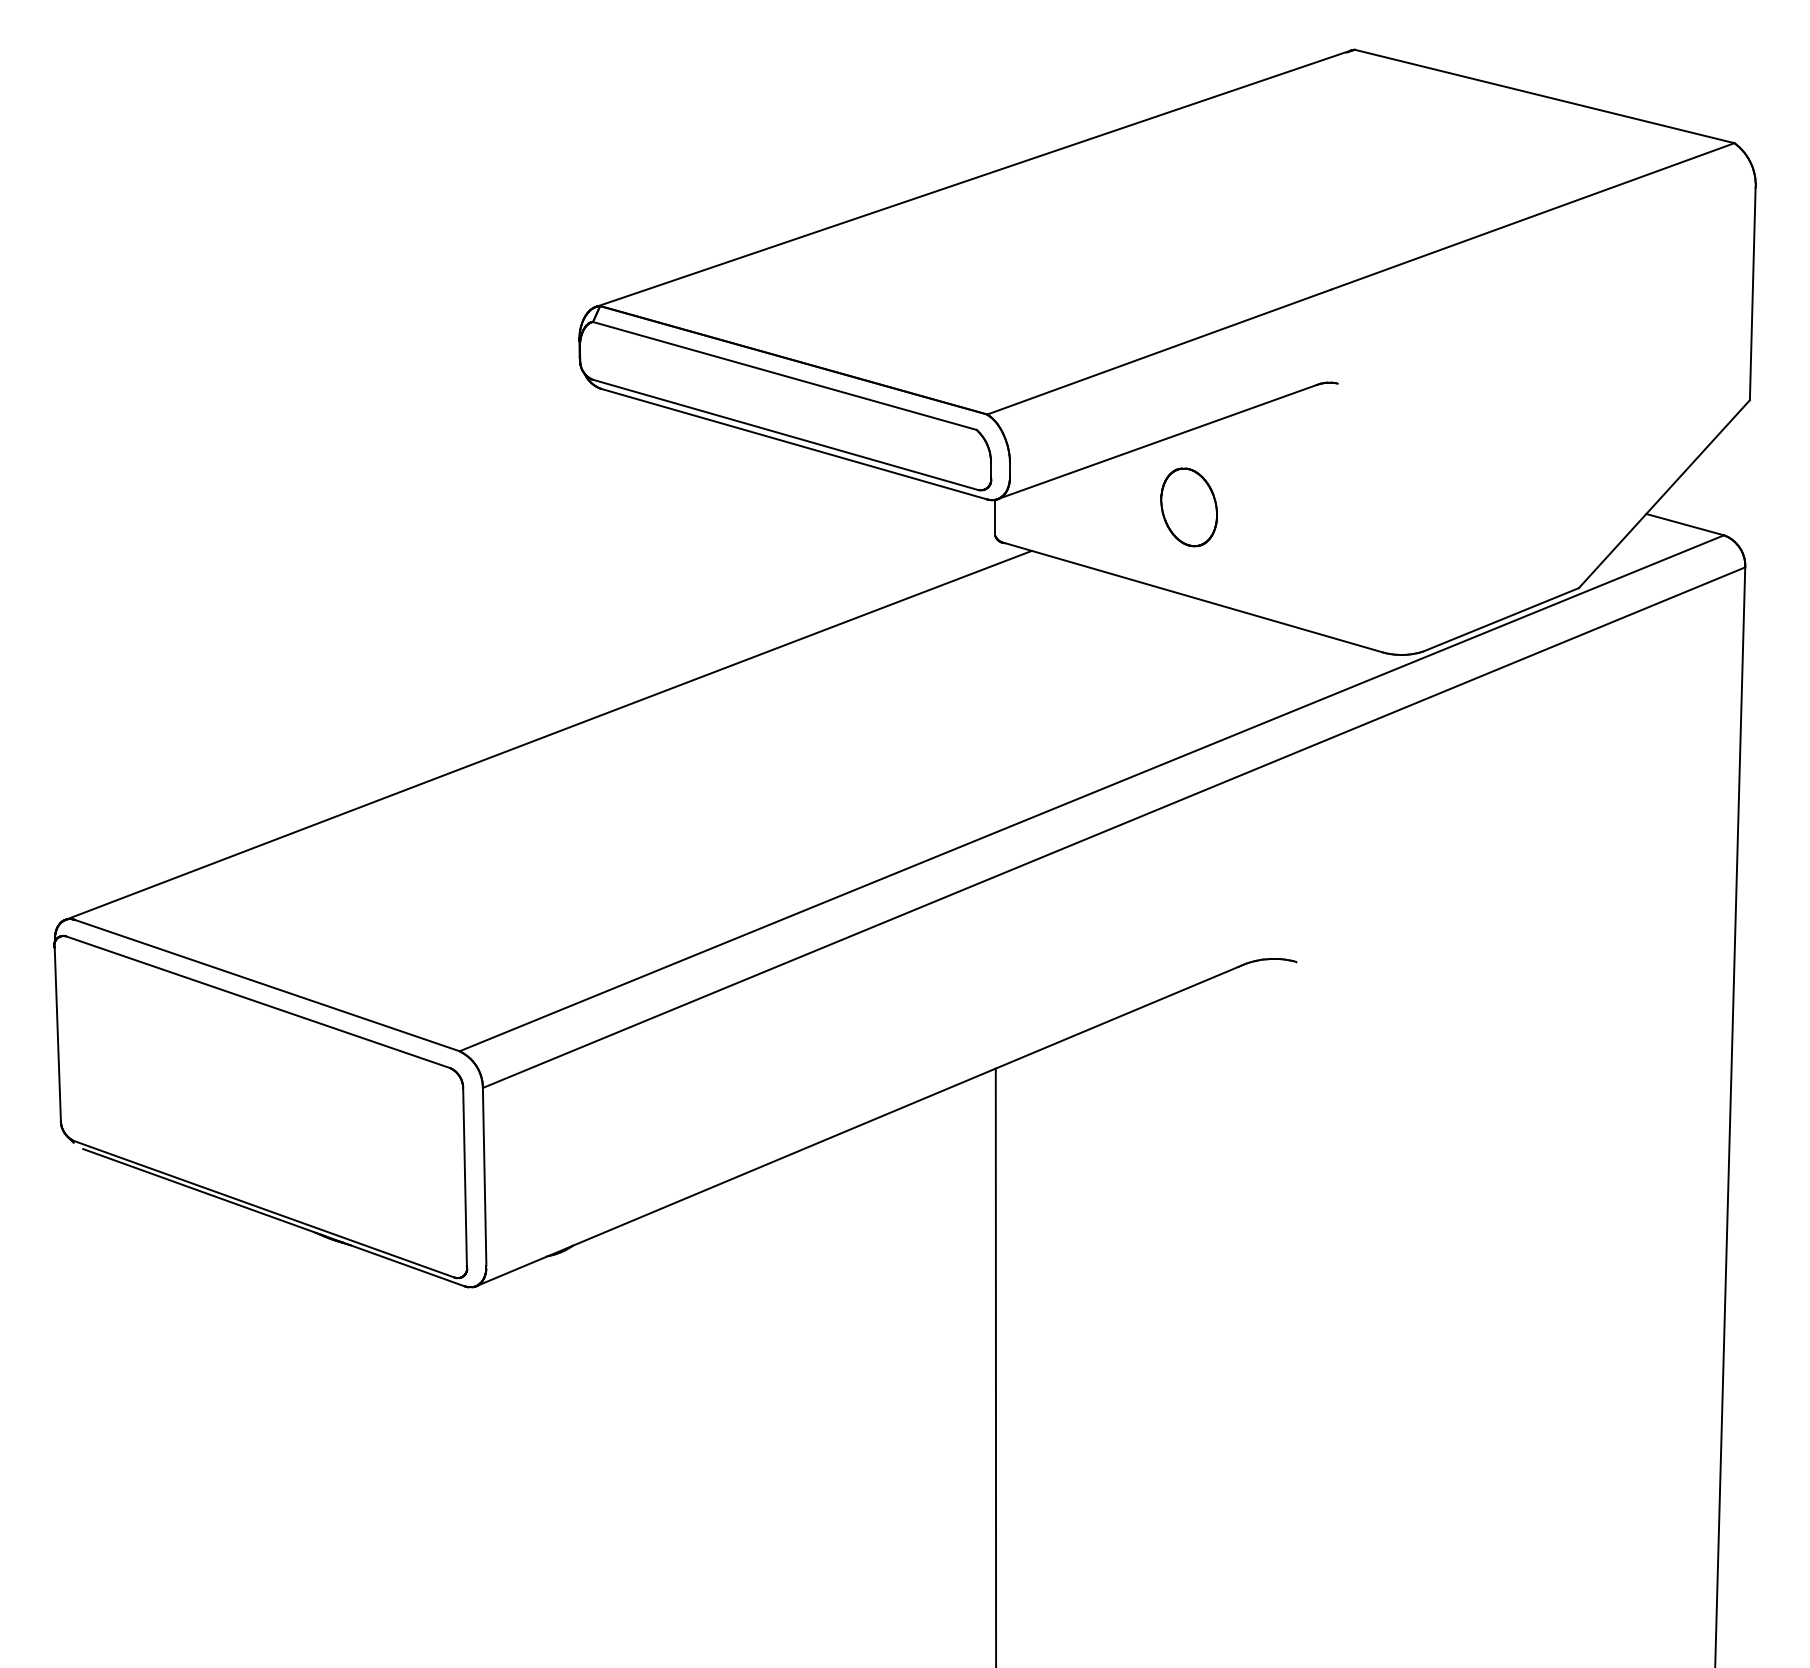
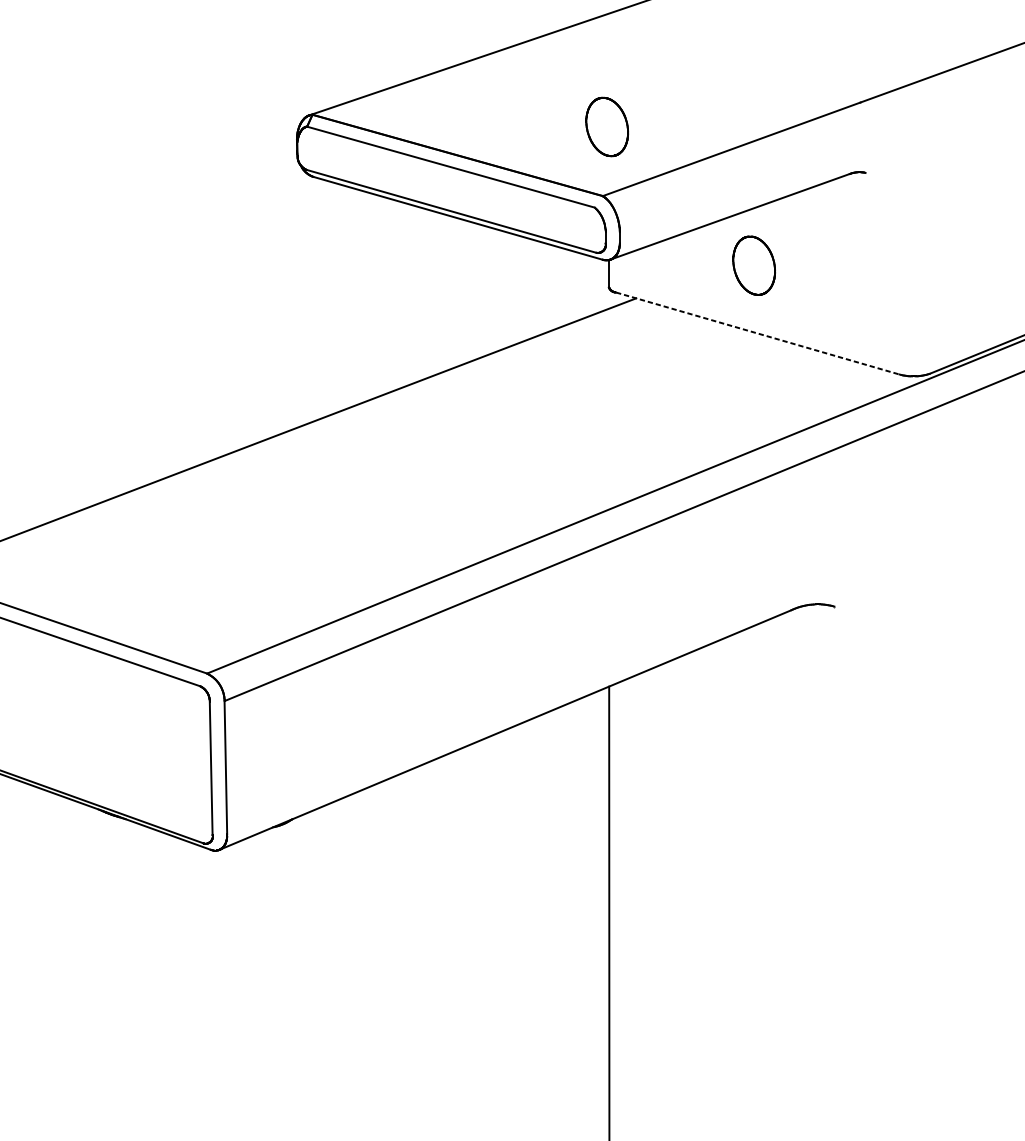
part: (992, 322) -> (606, 127), added
line: (1194, 597) -> (758, 333), solid -> dashed

